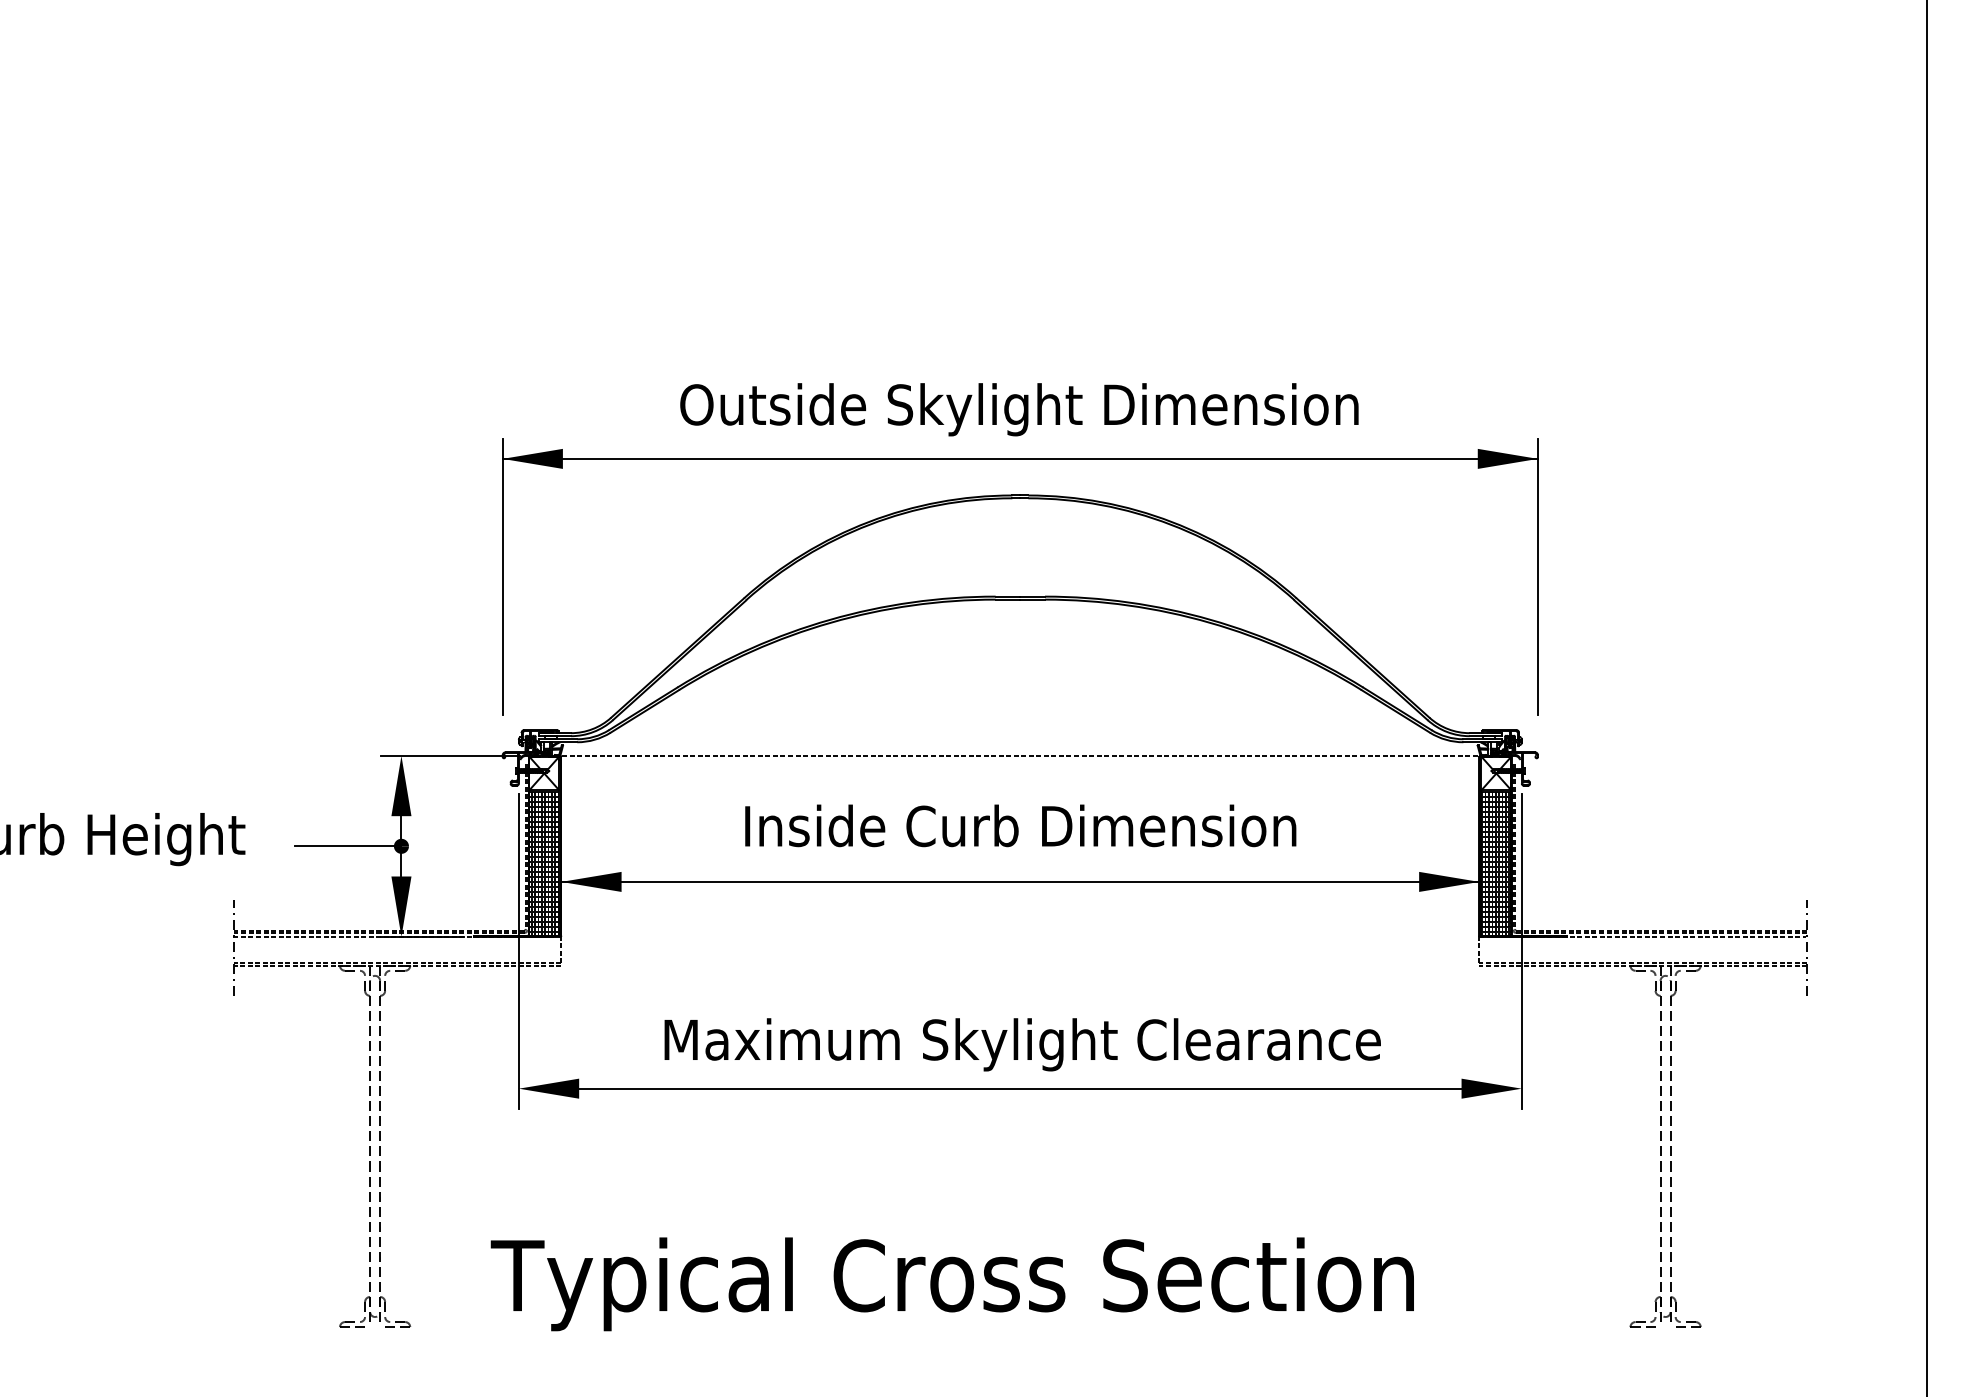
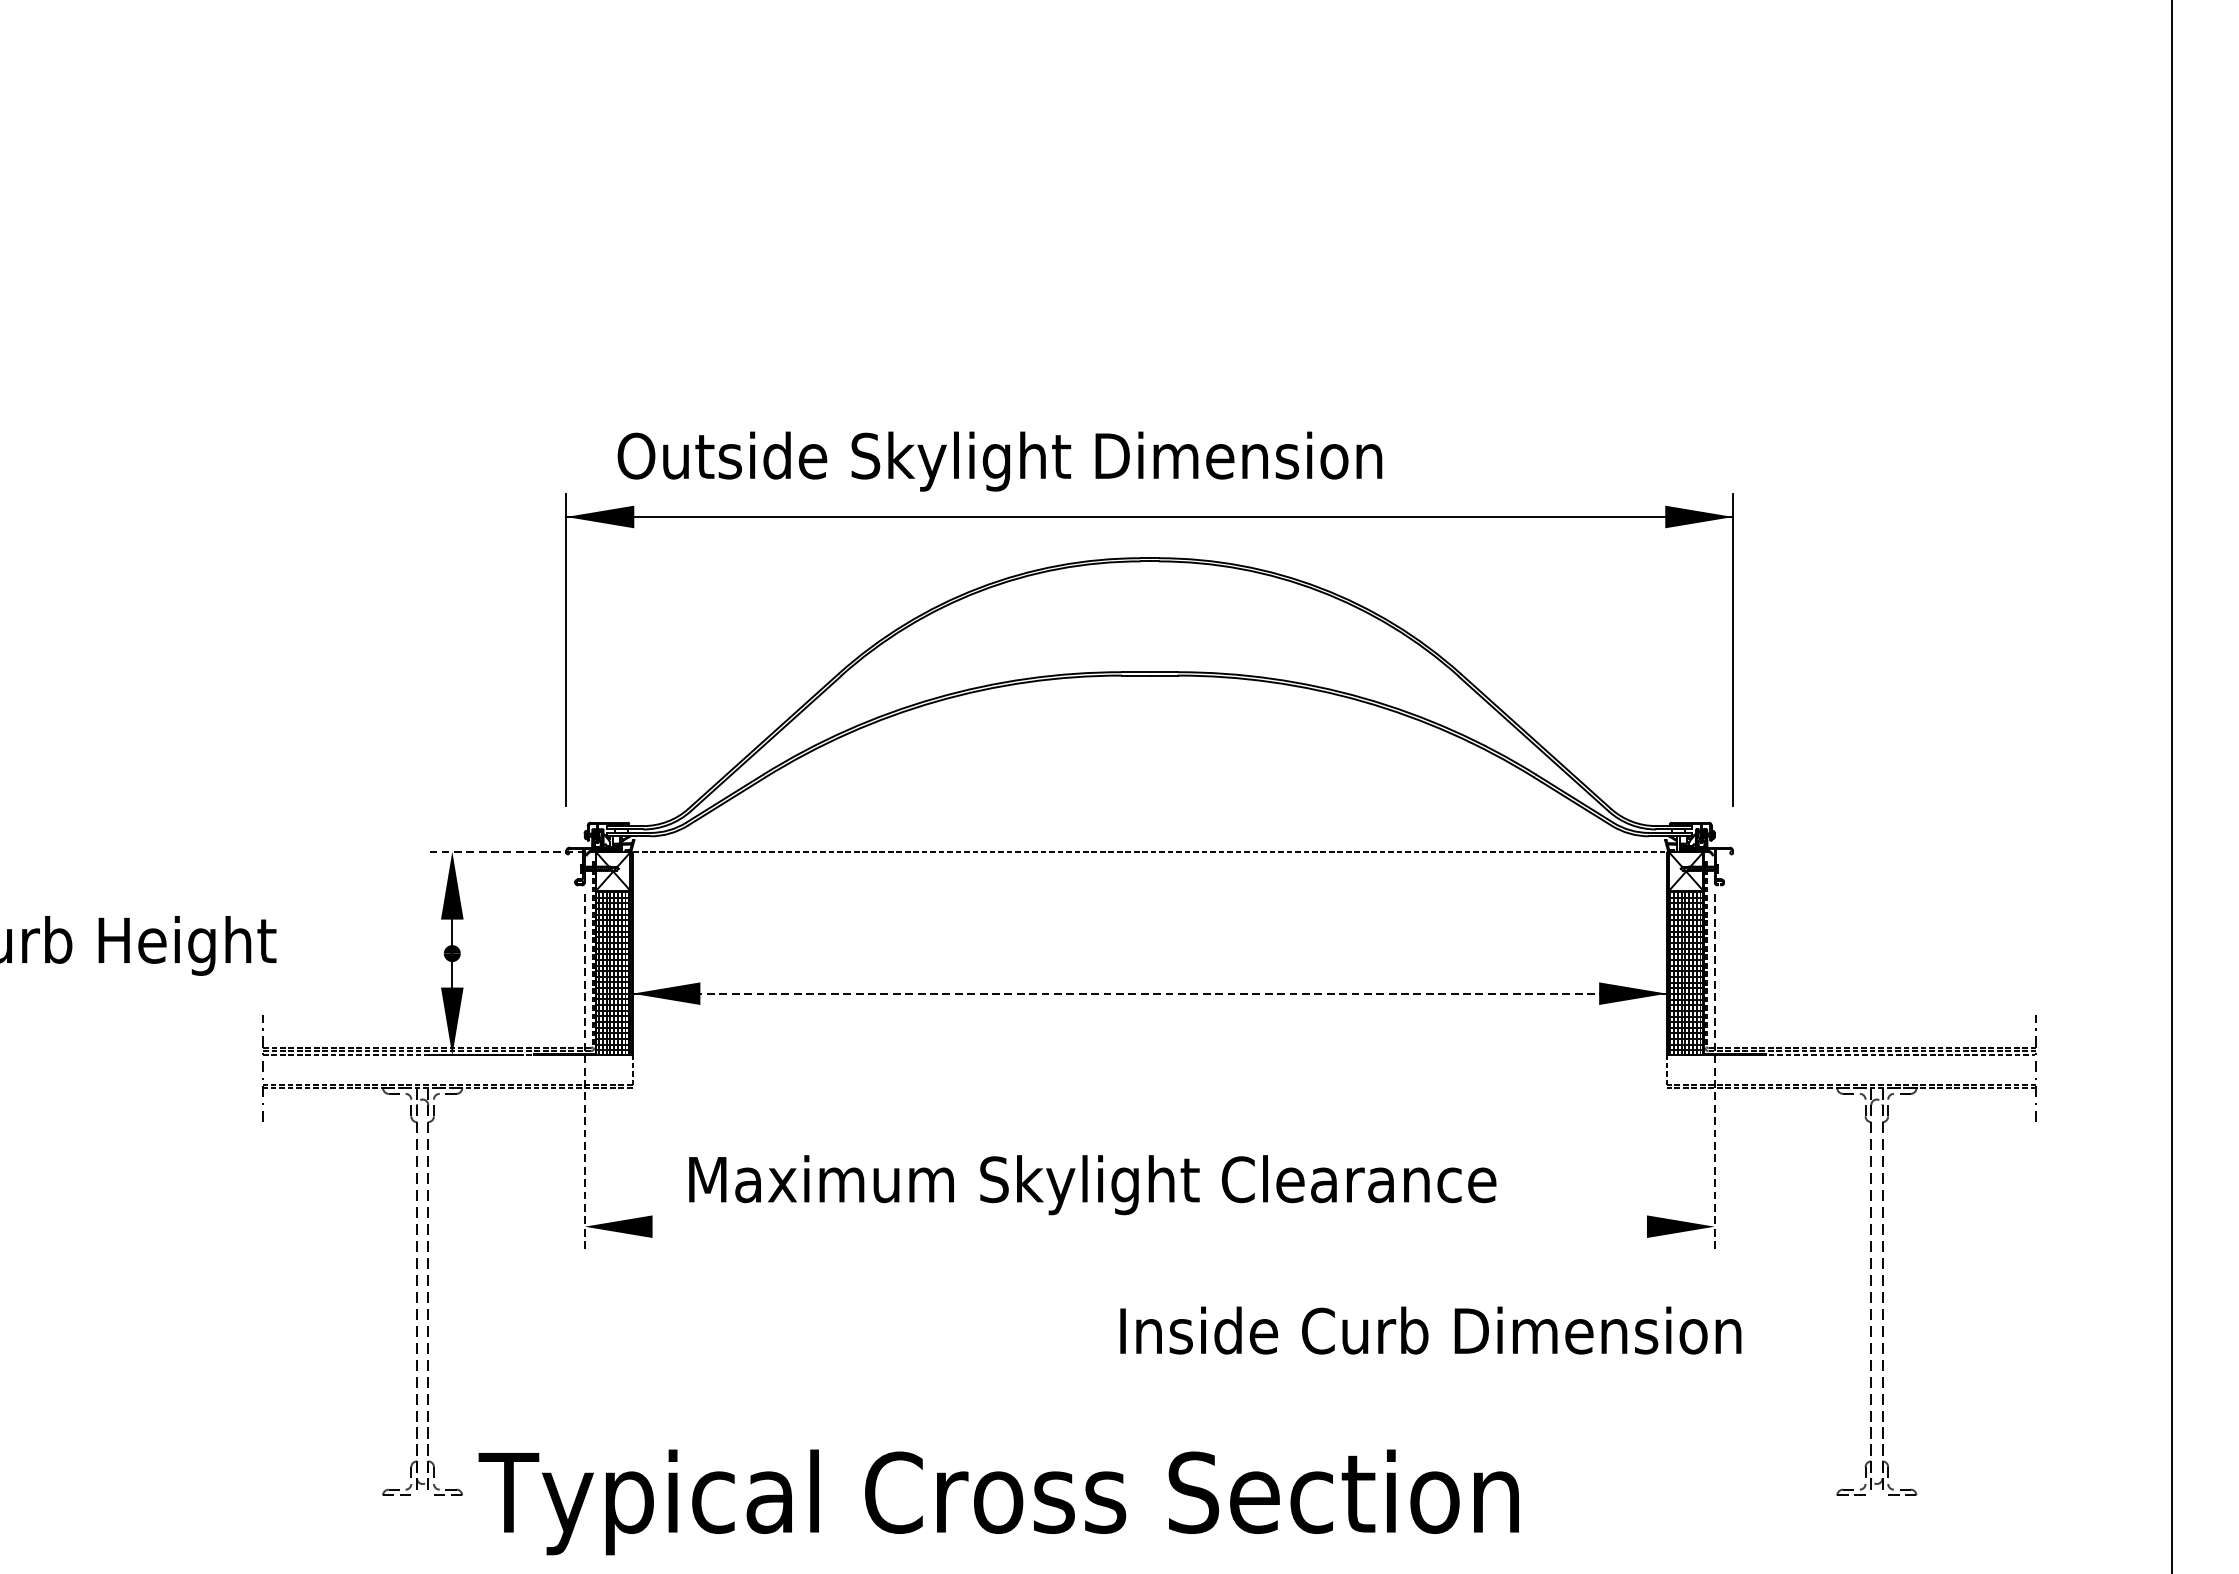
text: (1019, 409) -> (1000, 461), moved
line: (450, 755) -> (507, 851), solid -> dashed
text: (1020, 825) -> (1430, 1330), moved
line: (347, 846) -> (391, 953), removed
line: (1020, 881) -> (1149, 993), solid -> dashed
line: (518, 951) -> (584, 1072), solid -> dashed
line: (1521, 951) -> (1714, 1072), solid -> dashed
text: (1022, 1044) -> (1092, 1184), moved
line: (1020, 1088) -> (1149, 1226), removed
text: (951, 1284) -> (997, 1502), moved

